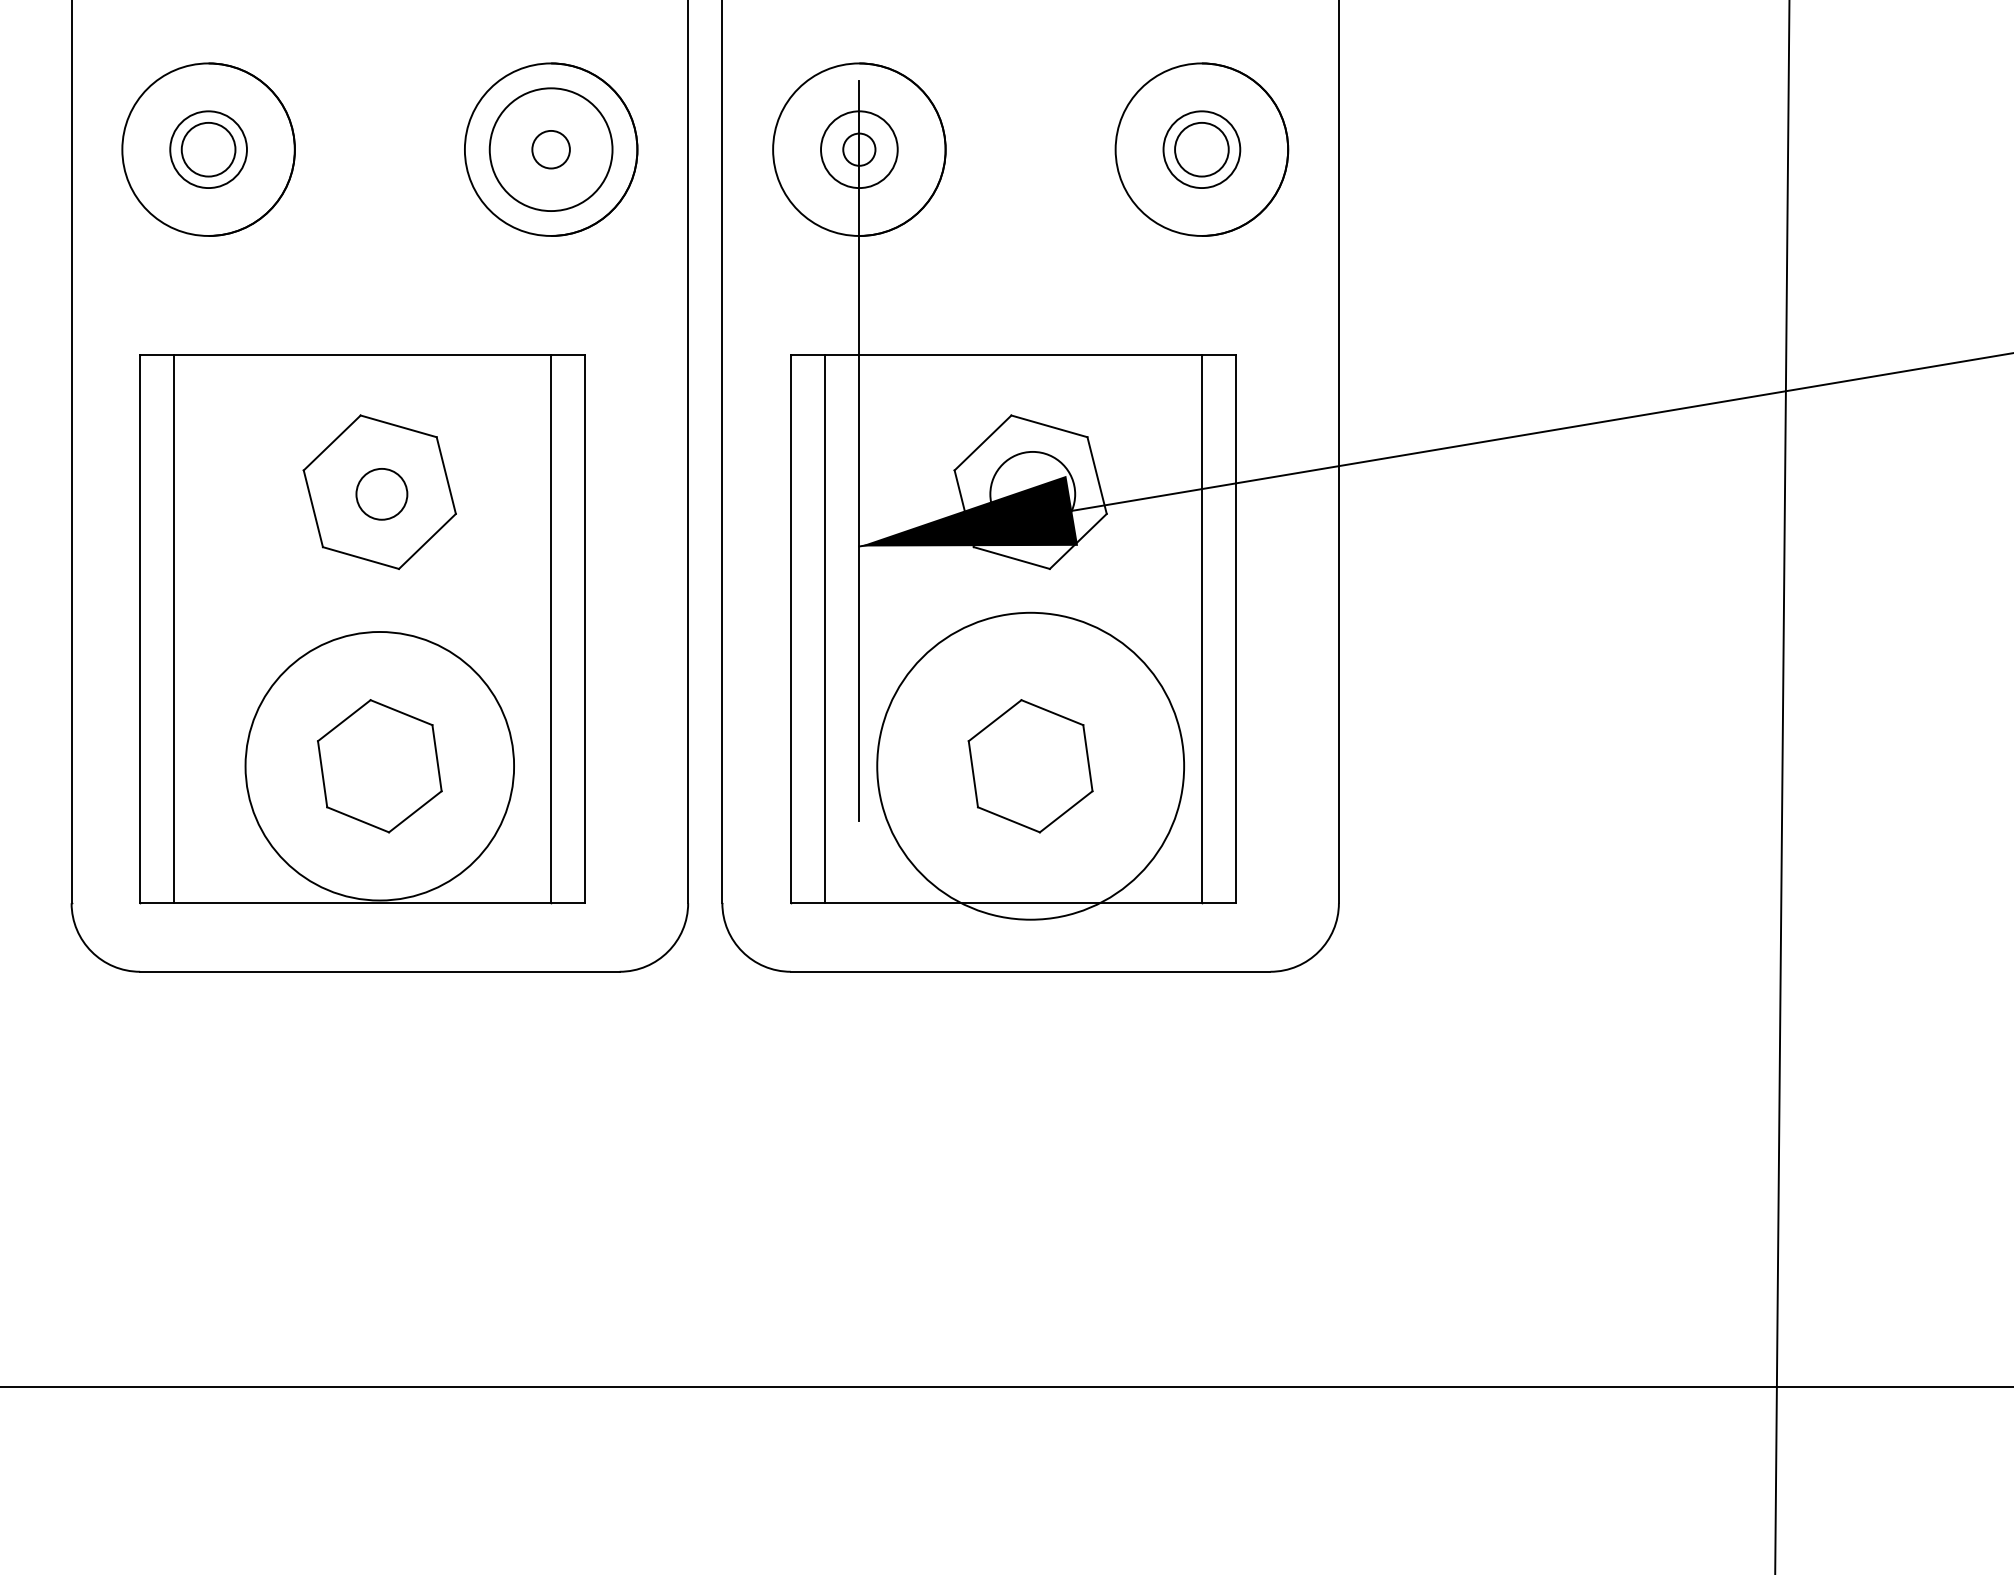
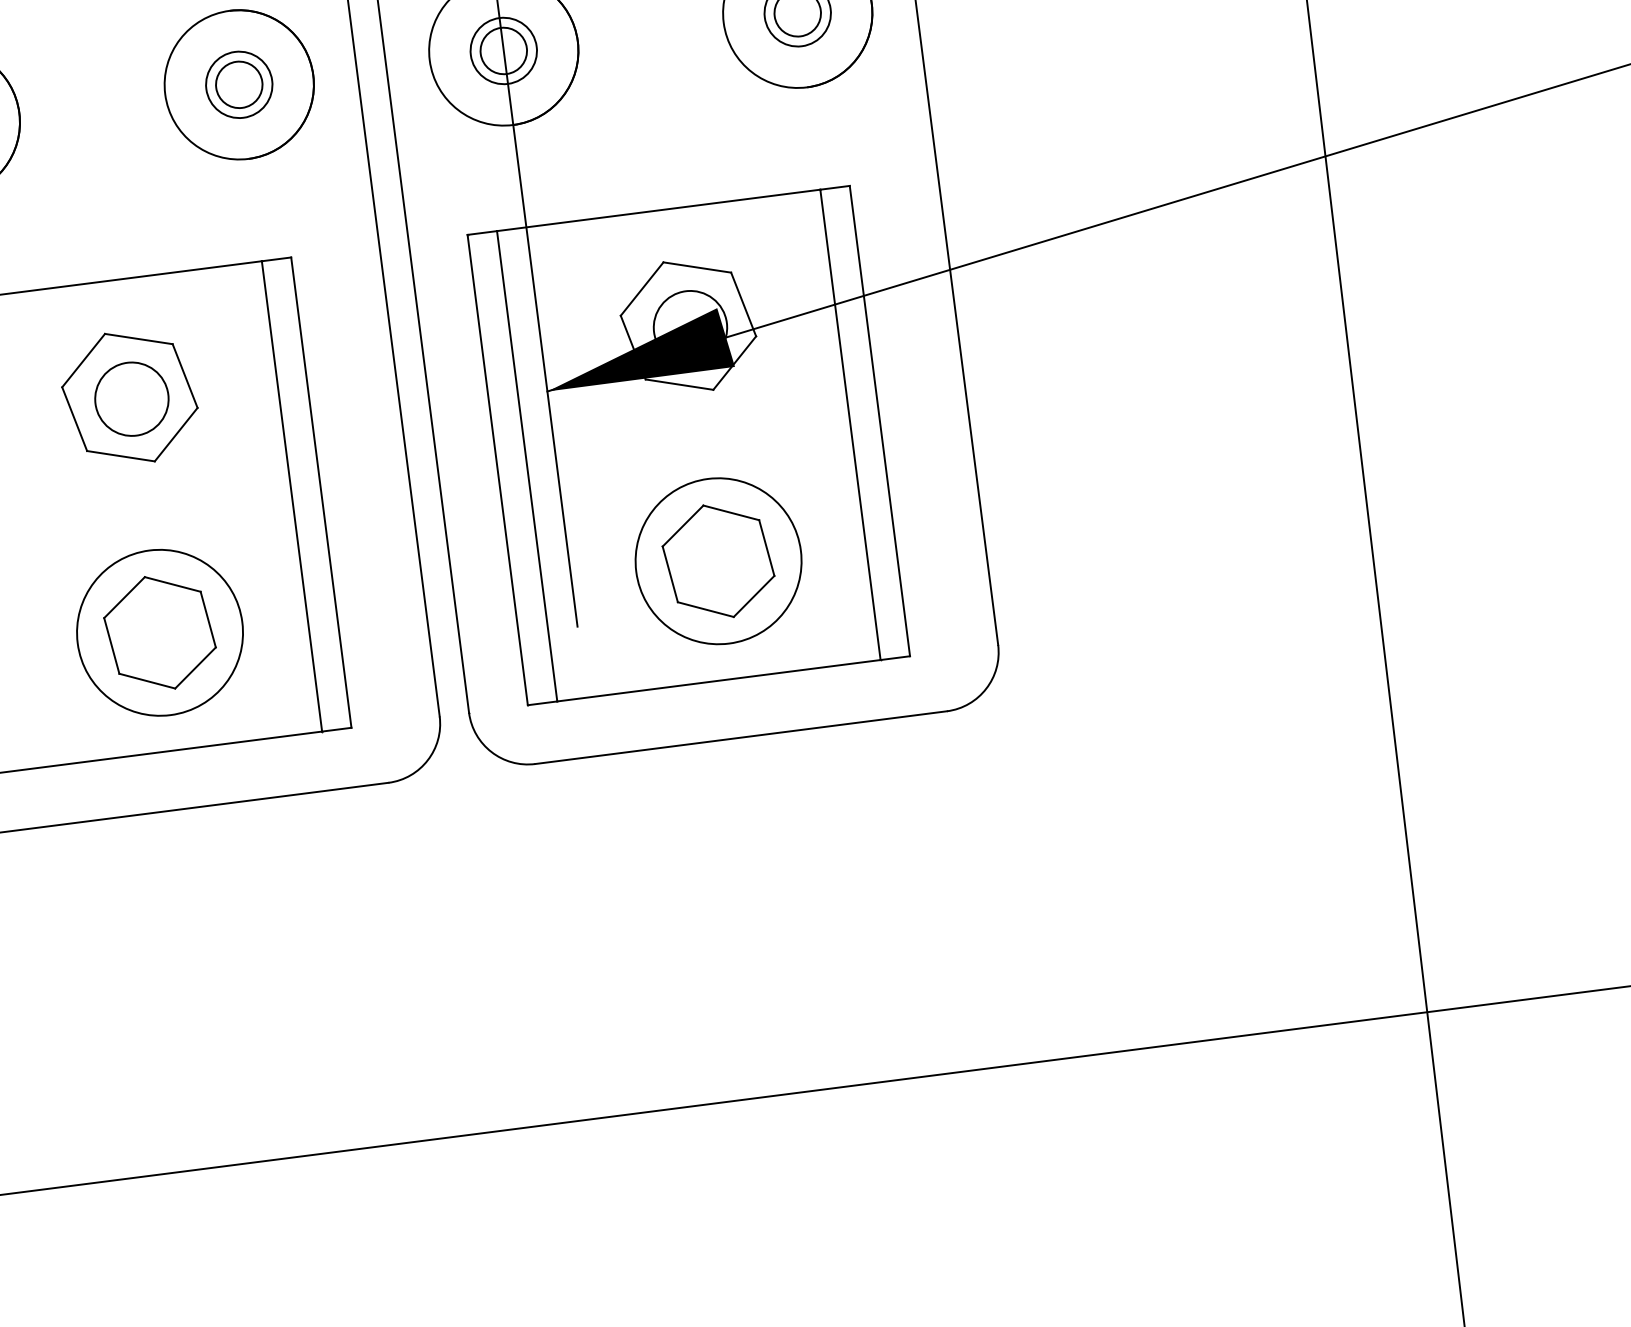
circle: (550, 149) -> (238, 84), size x0.62
circle: (551, 149) -> (239, 84), size x1.43
circle: (859, 149) -> (503, 50), size x1.67
circle: (381, 493) -> (131, 398), size x1.67
circle: (379, 766) -> (159, 633), size x0.71
circle: (1030, 766) -> (718, 561), size x0.62

